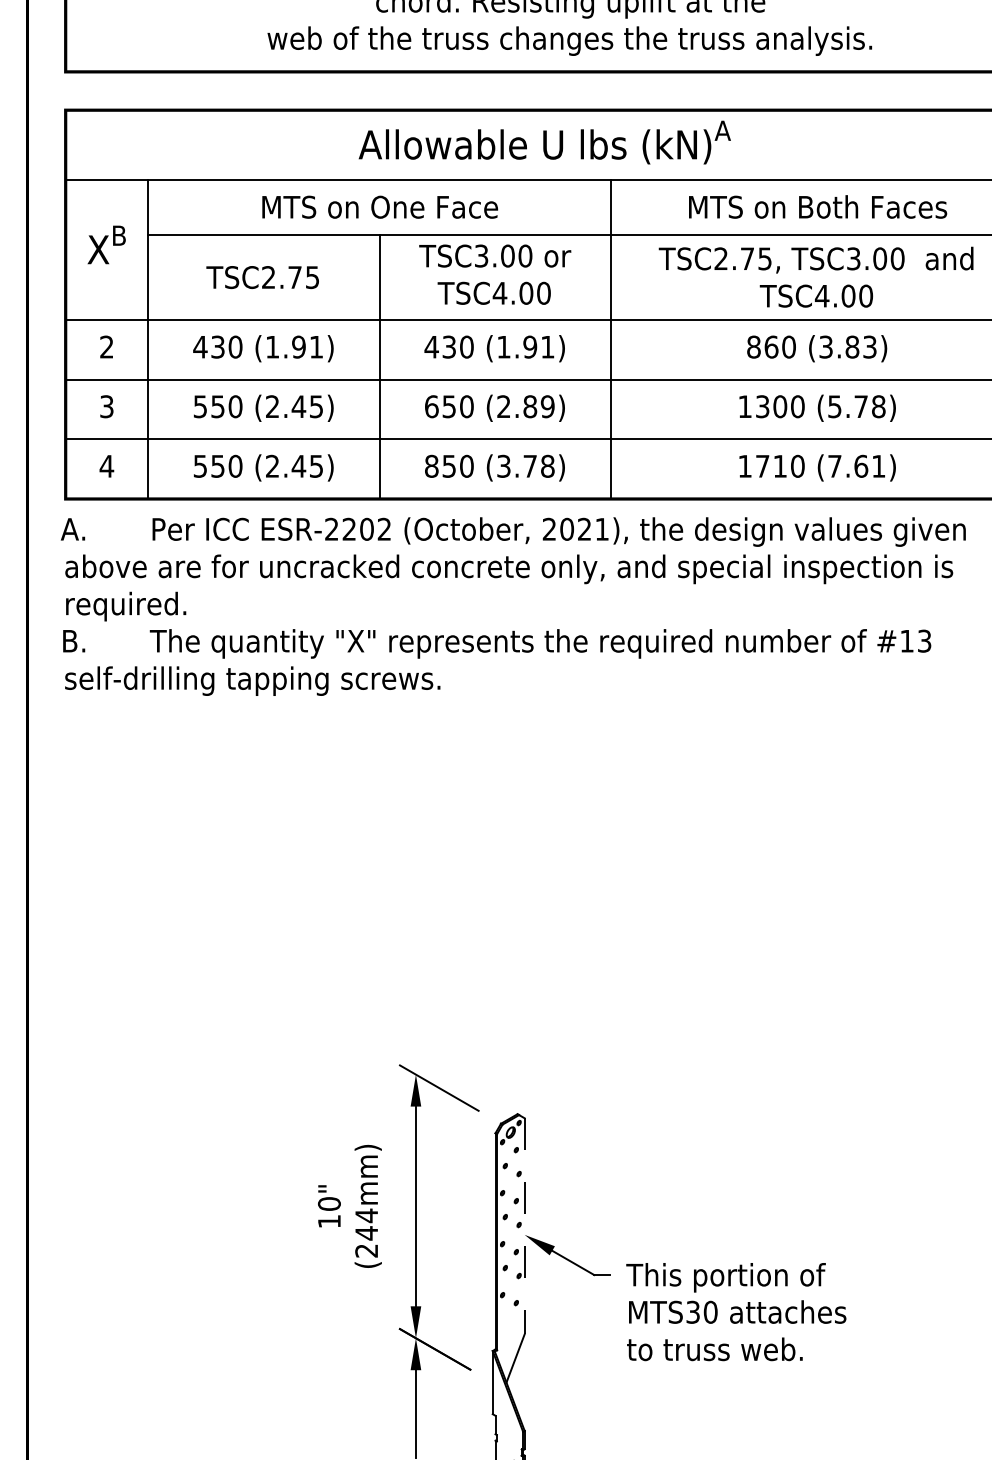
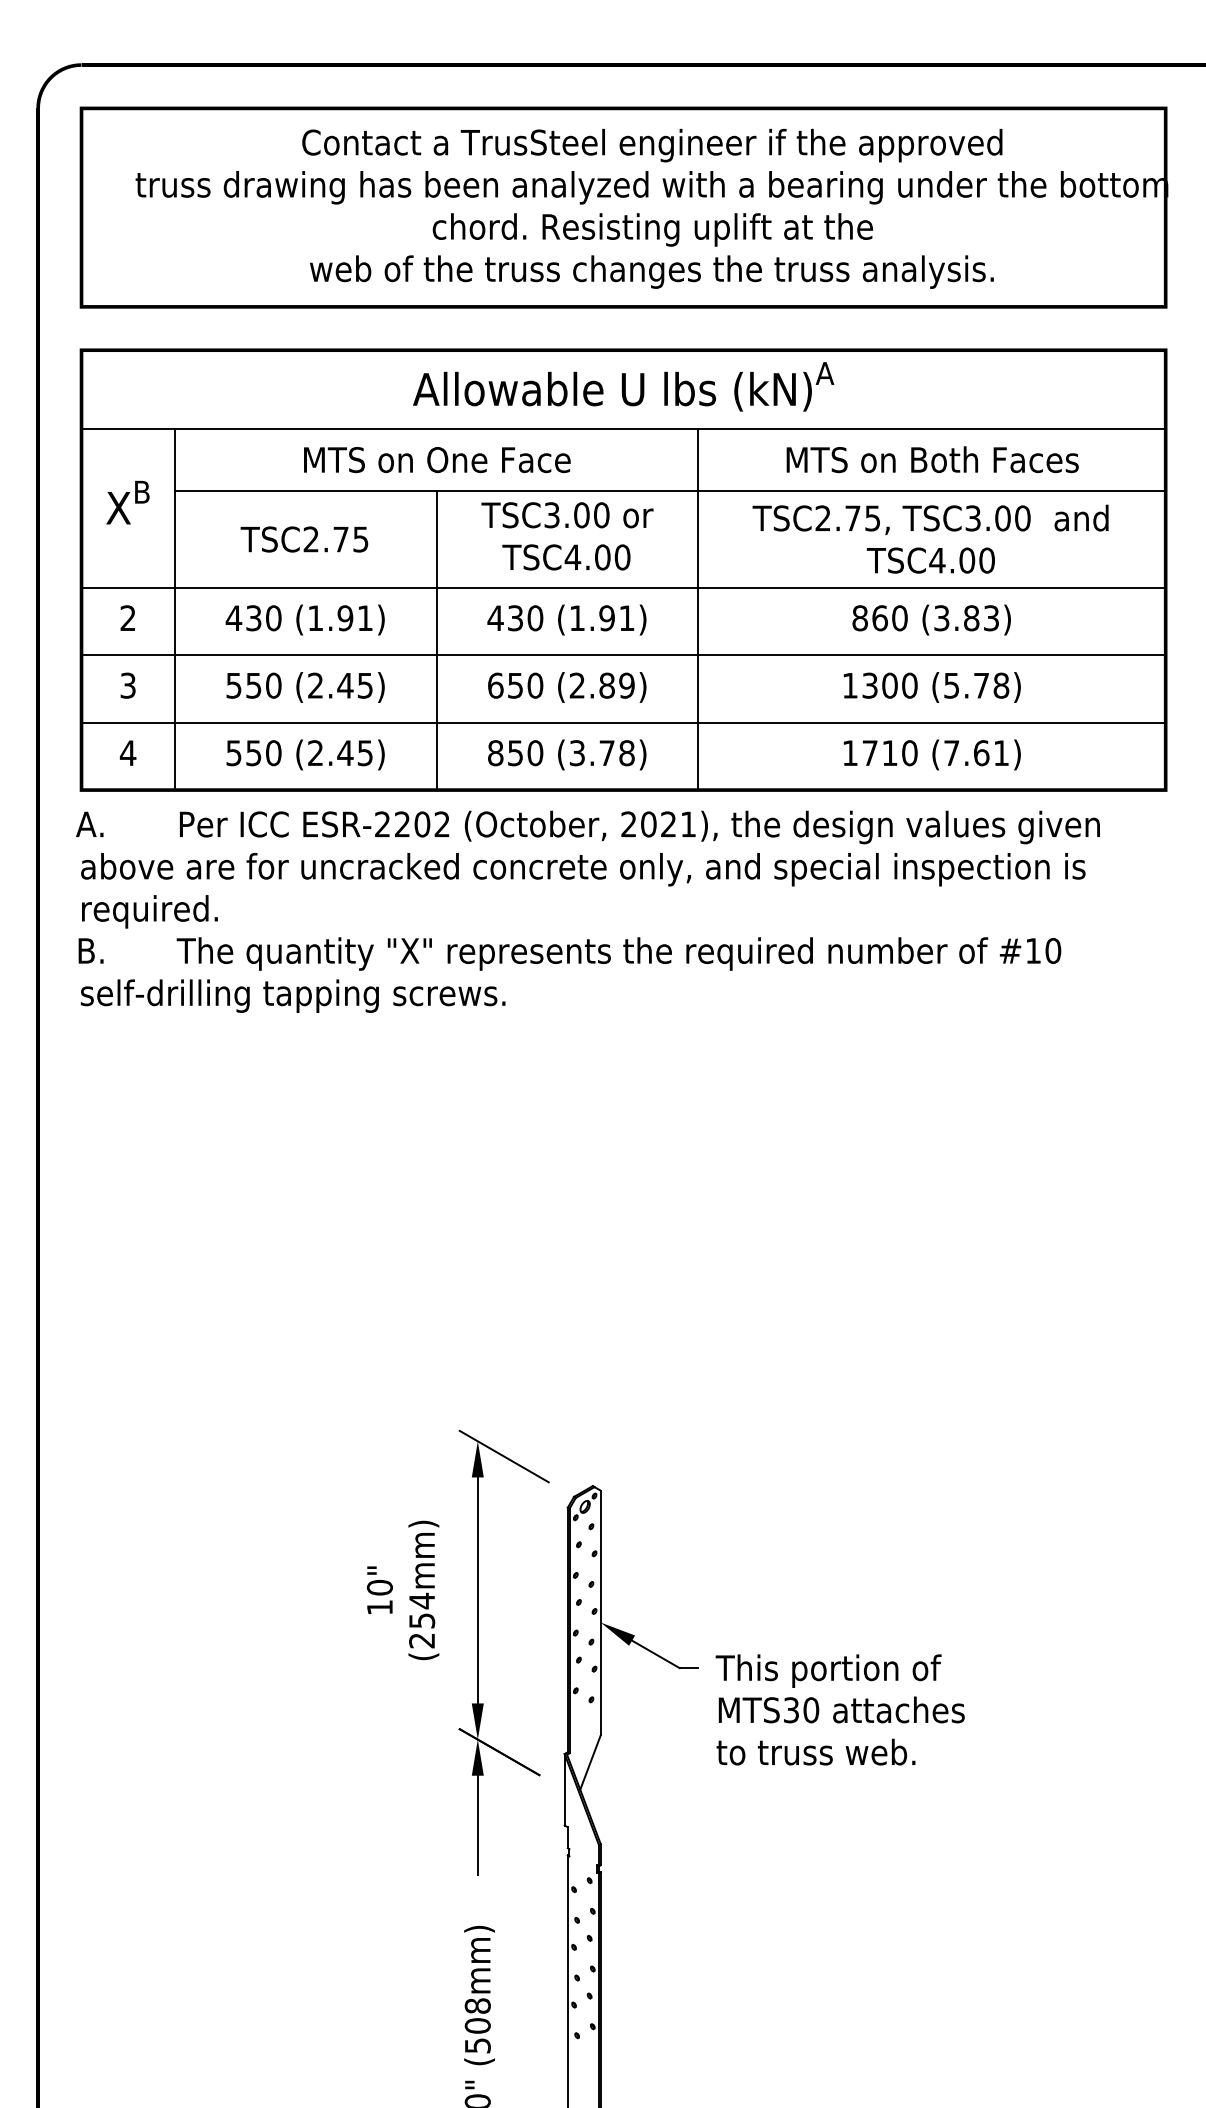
text: (924, 640) -> (1053, 950), #13 -> #10
line: (524, 1226) -> (600, 1613), dashed -> solid
text: (367, 1233) -> (422, 1620), (244mm) -> (254mm)

